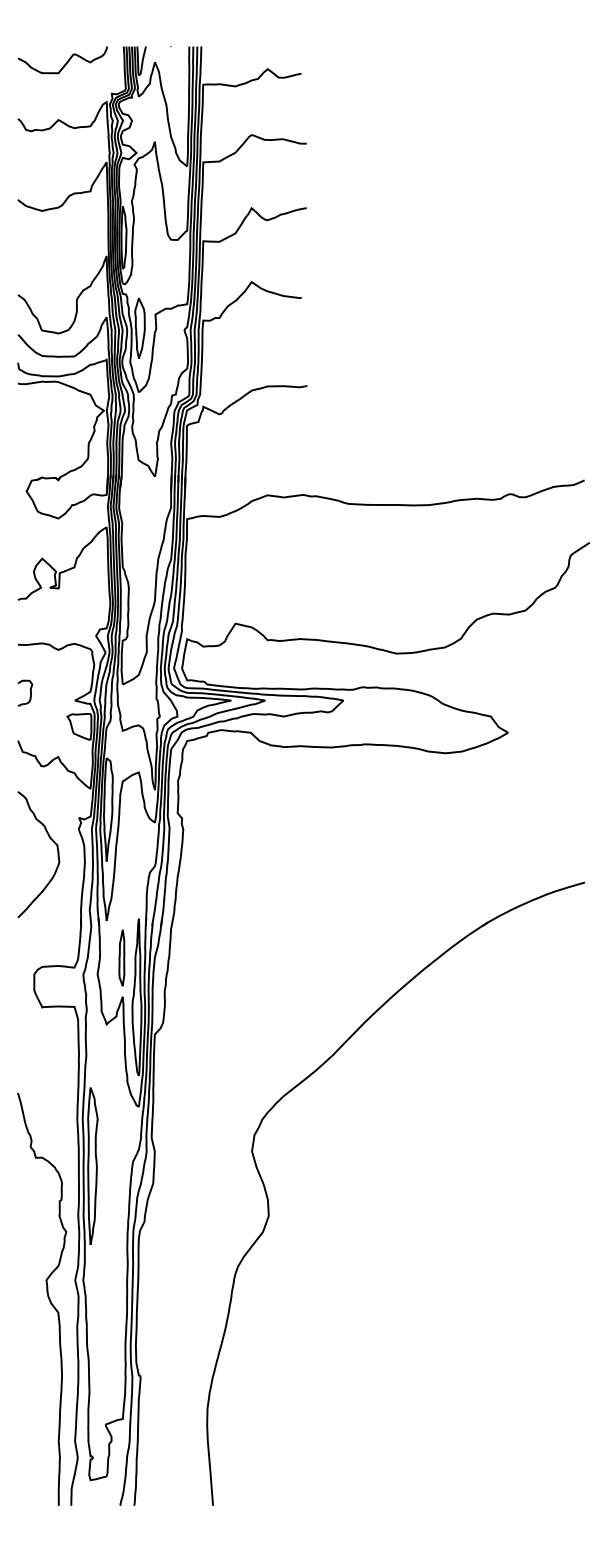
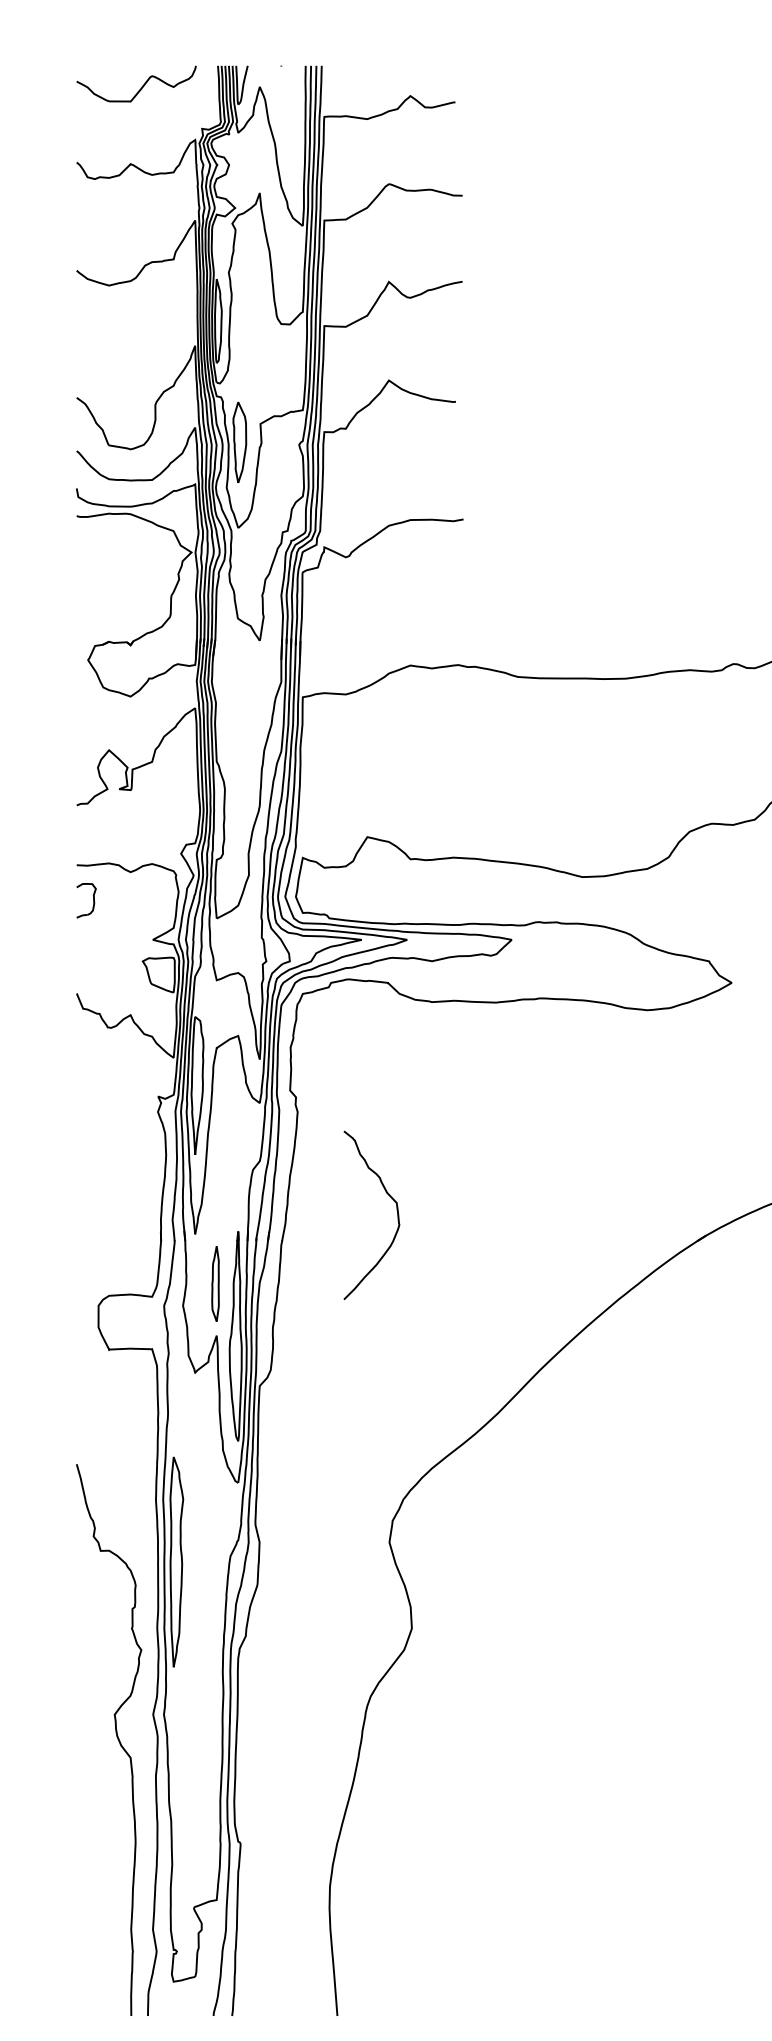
part: (25, 692) -> (86, 899), moved
curve: (57, 854) -> (396, 1215), moved

